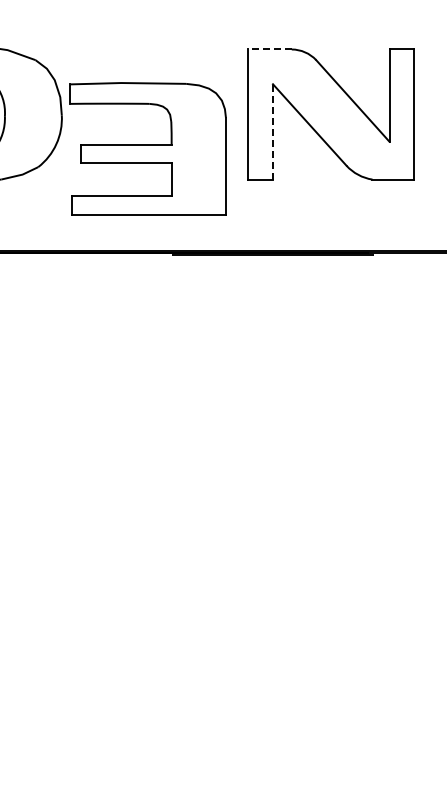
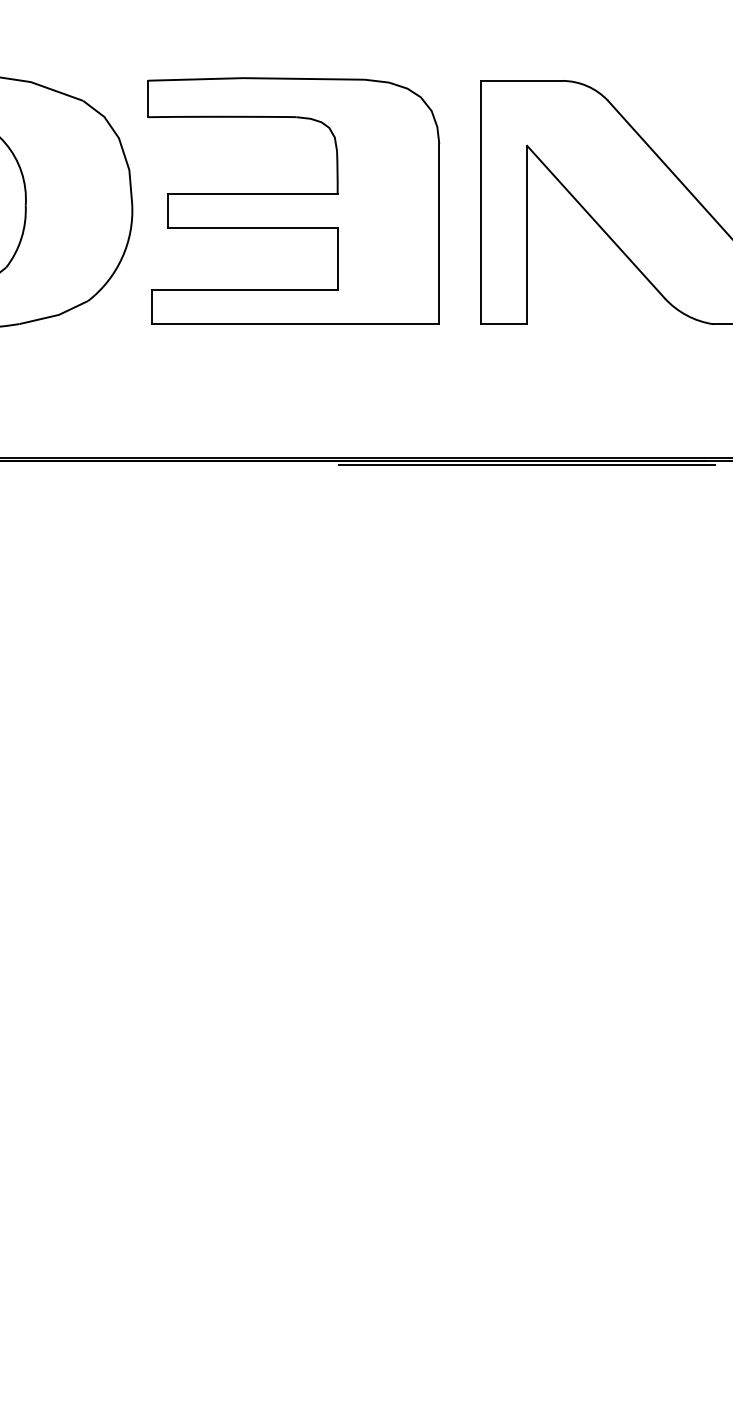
line: (269, 49) -> (520, 80), dashed -> solid
line: (273, 131) -> (528, 234), dashed -> solid
part: (147, 148) -> (292, 200), moved

